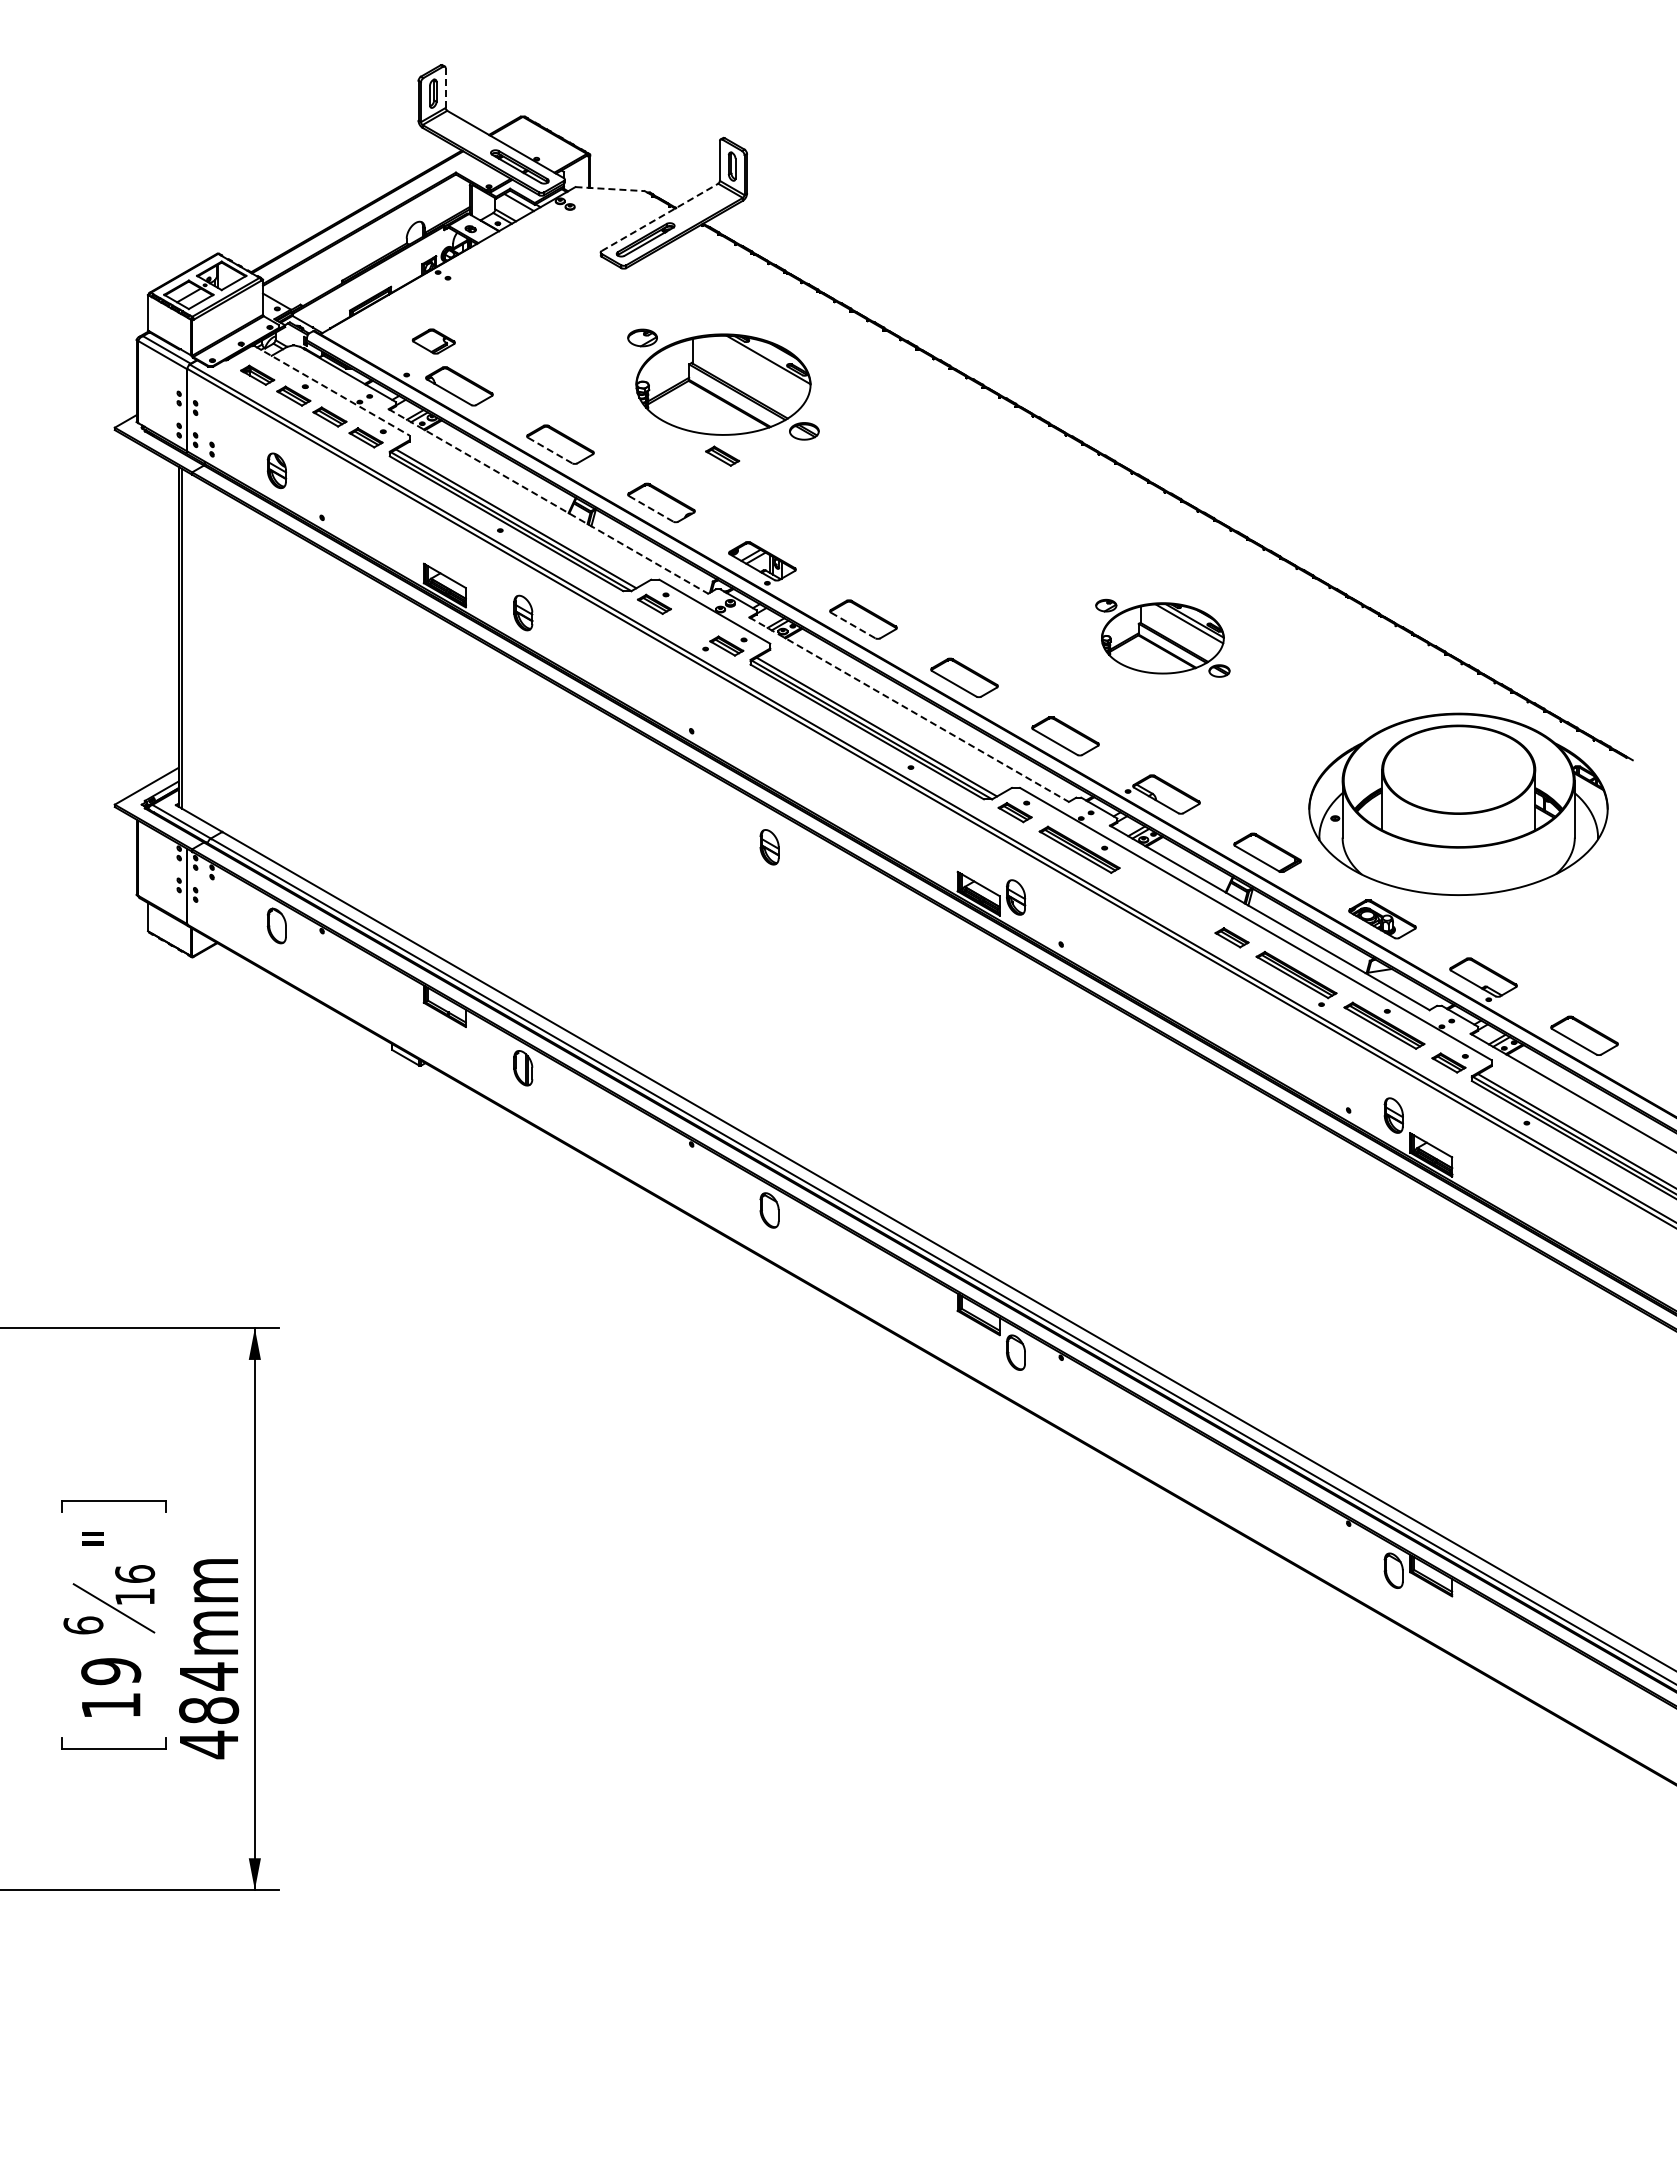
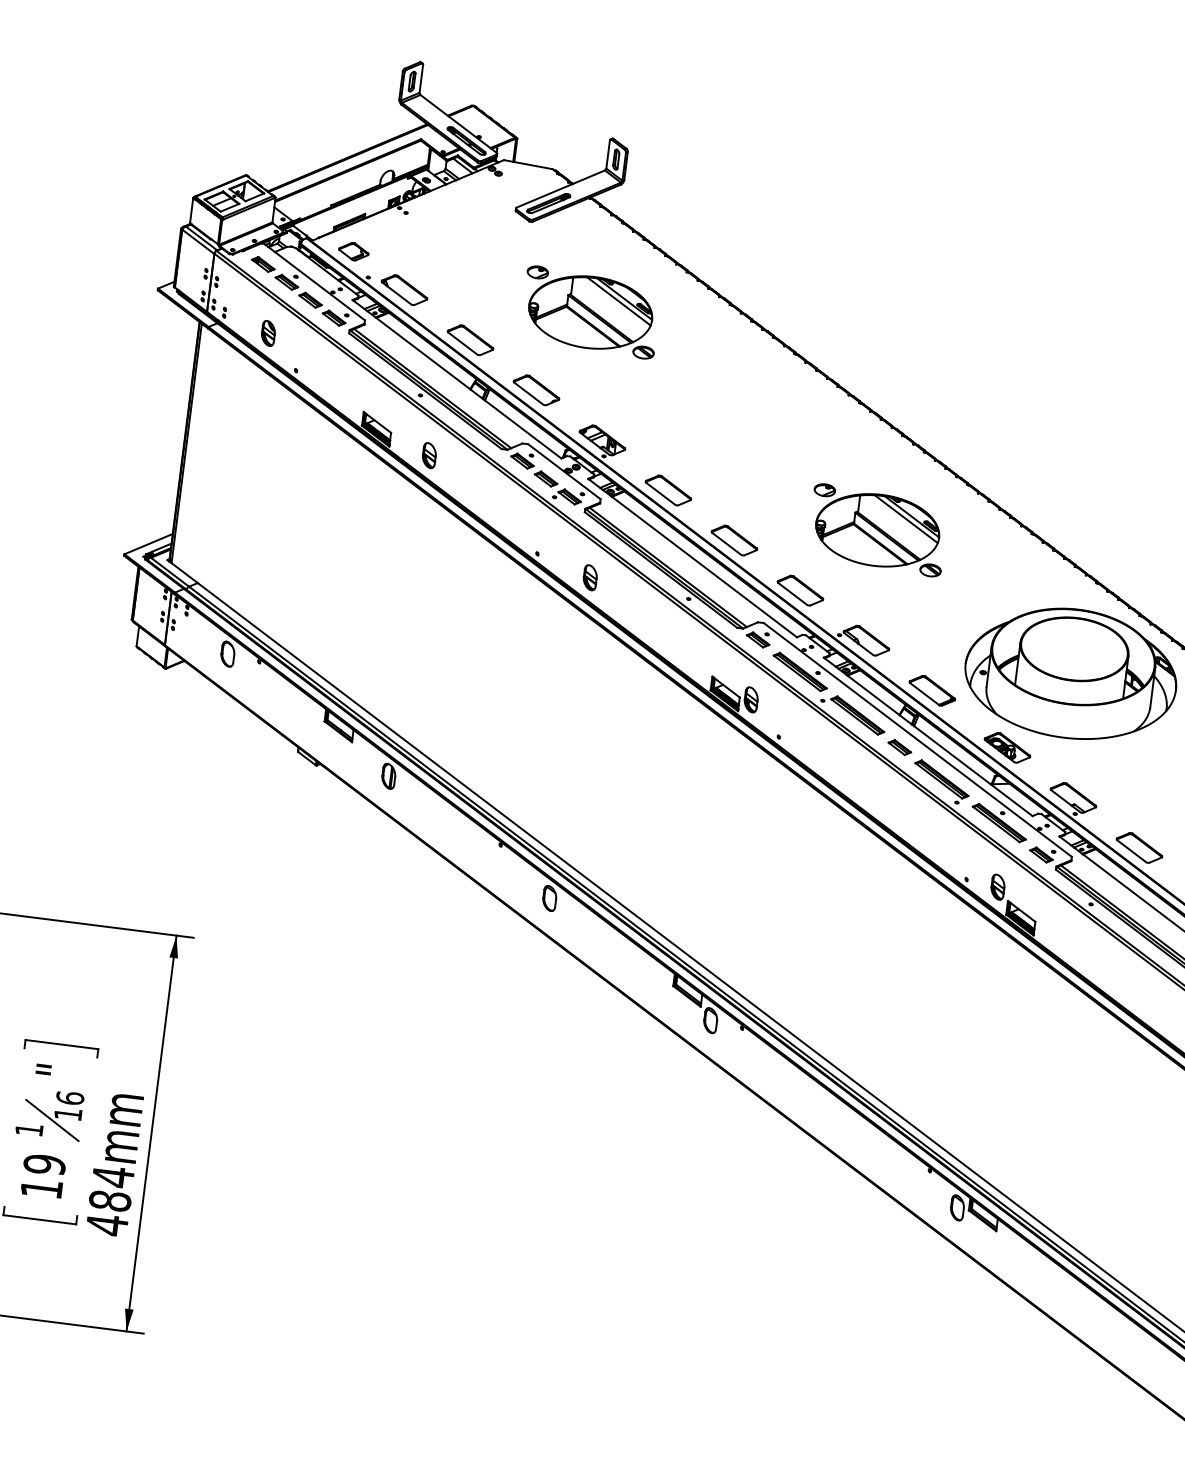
line: (445, 88) -> (421, 79), dashed -> solid
line: (610, 189) -> (528, 164), dashed -> solid
line: (660, 217) -> (561, 189), dashed -> solid
part: (433, 341) -> (353, 251), moved
line: (760, 364) -> (618, 301), added
line: (332, 391) -> (314, 282), dashed -> solid
line: (550, 450) -> (462, 343), dashed -> solid
part: (722, 455) -> (546, 478), moved
line: (548, 501) -> (457, 379), dashed -> solid
line: (651, 508) -> (528, 393), dashed -> solid
line: (853, 625) -> (660, 493), dashed -> solid
part: (1162, 638) -> (877, 530), size x1.43
line: (909, 709) -> (692, 557), dashed -> solid
part: (769, 847) -> (590, 577), moved
part: (1160, 900) -> (852, 714), added
text: (83, 1625) -> (29, 1129), 6 -> 1

